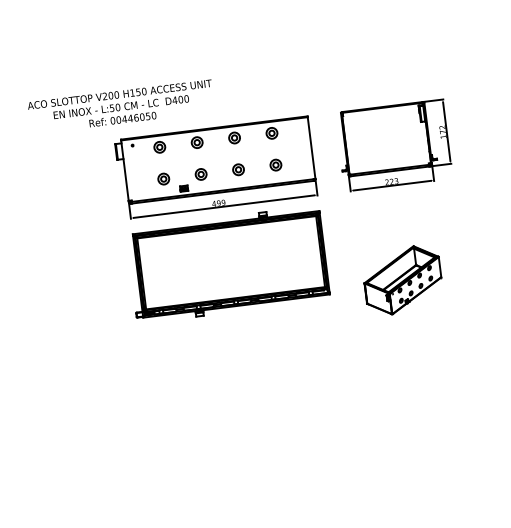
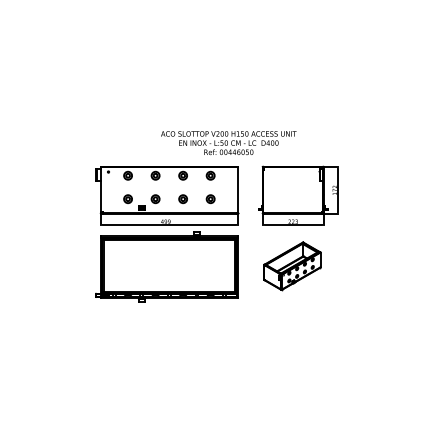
text: (120, 106) -> (228, 142), moved
part: (403, 280) -> (292, 266), moved

